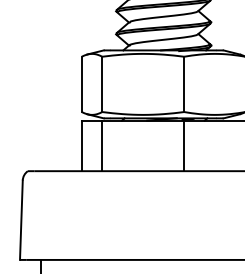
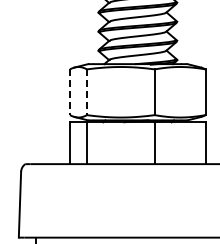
line: (82, 84) -> (70, 92), solid -> dashed
line: (102, 84) -> (87, 92), solid -> dashed

